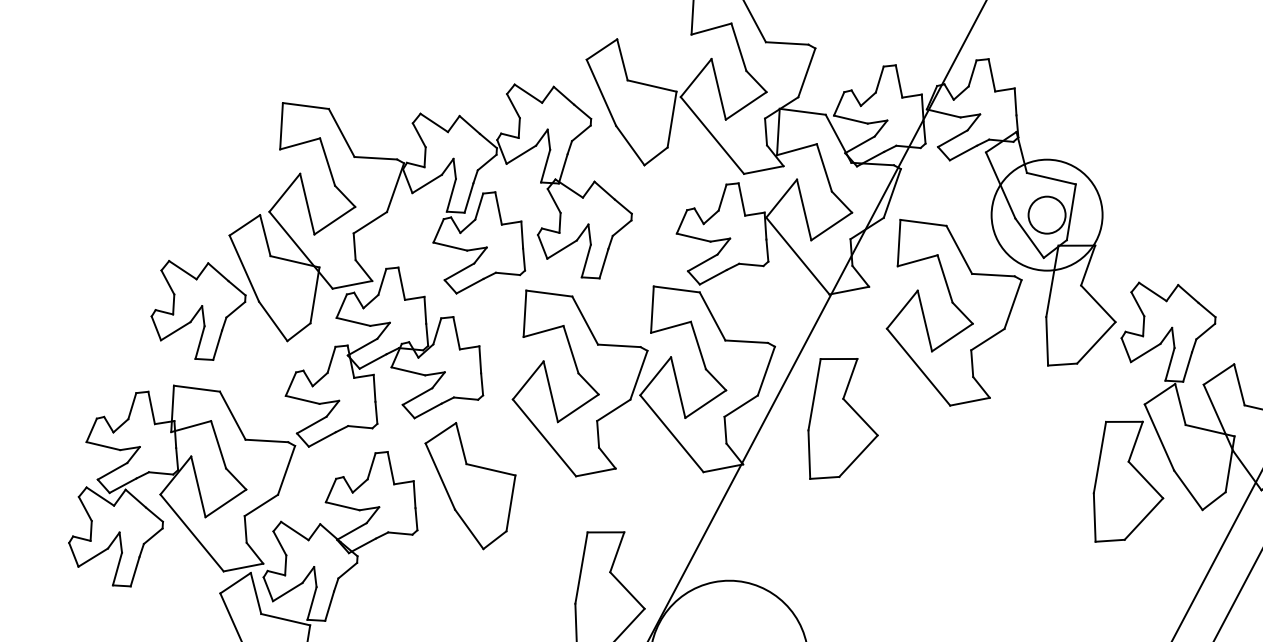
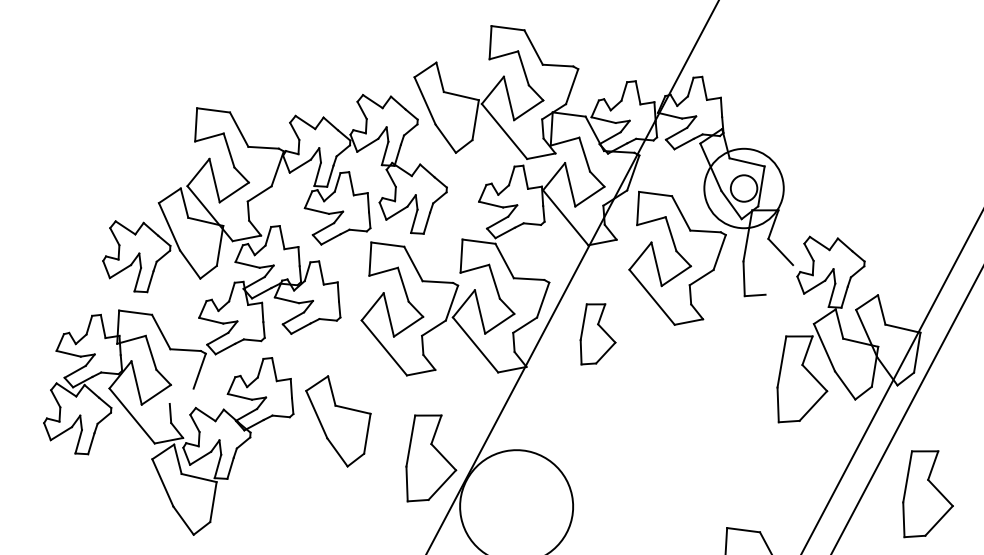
line: (1096, 342) -> (779, 279), removed
part: (842, 419) -> (597, 334), size x0.7
part: (470, 486) -> (338, 421), moved
line: (261, 504) -> (181, 395), removed

